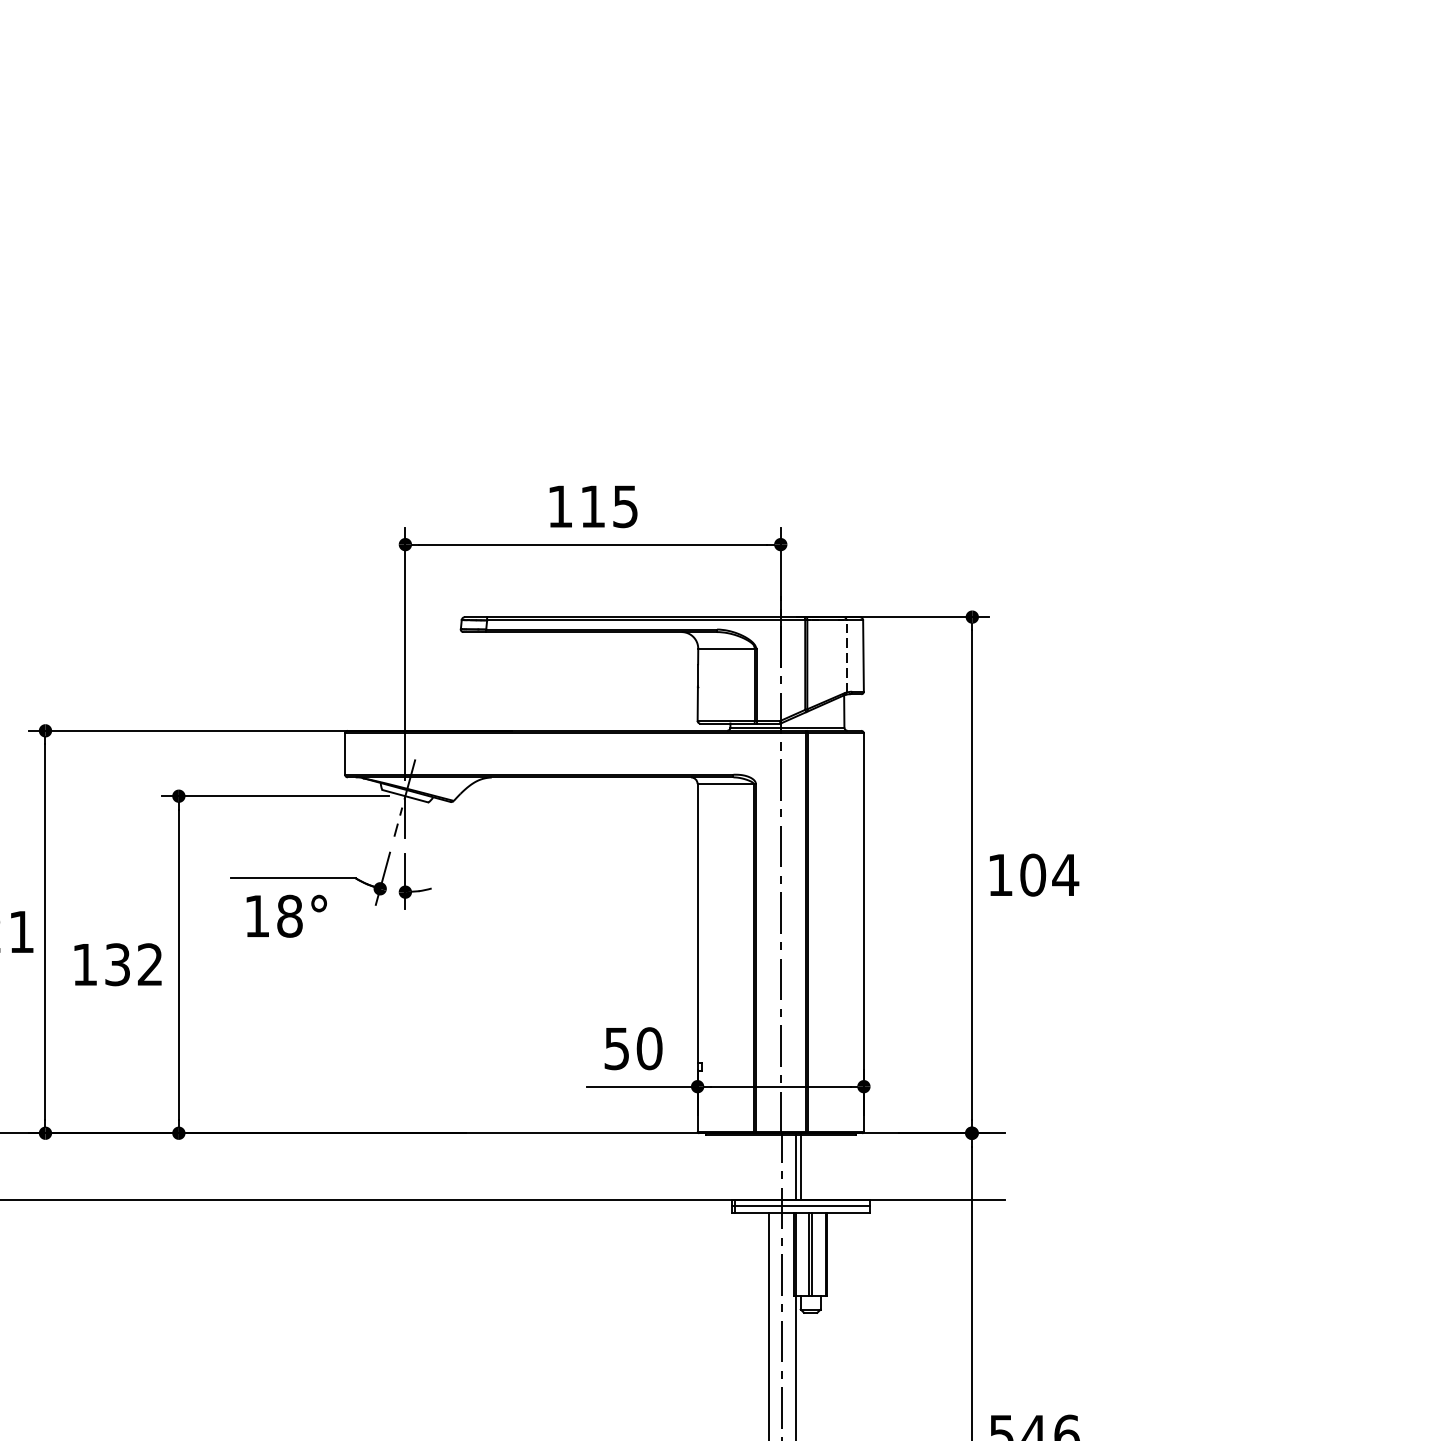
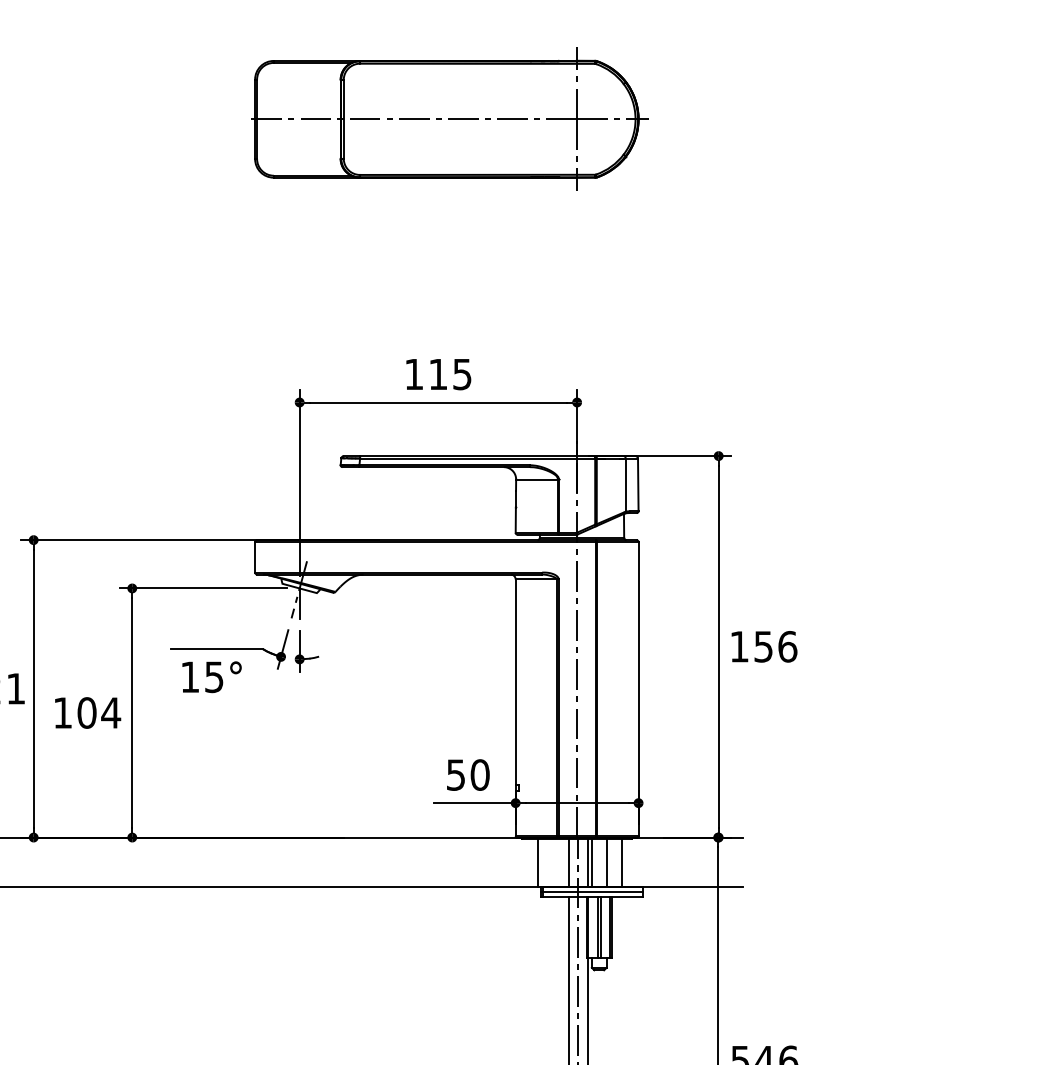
part: (608, 160) -> (449, 118), added
line: (846, 656) -> (625, 485), dashed -> solid
text: (1049, 874) -> (775, 646), 104 -> 156
text: (290, 916) -> (214, 677), 18° -> 15°
text: (134, 964) -> (99, 712), 132 -> 104
line: (728, 1165) -> (538, 861), added
line: (842, 1165) -> (622, 861), added
line: (769, 1166) -> (568, 862), added
line: (820, 1166) -> (606, 862), added

